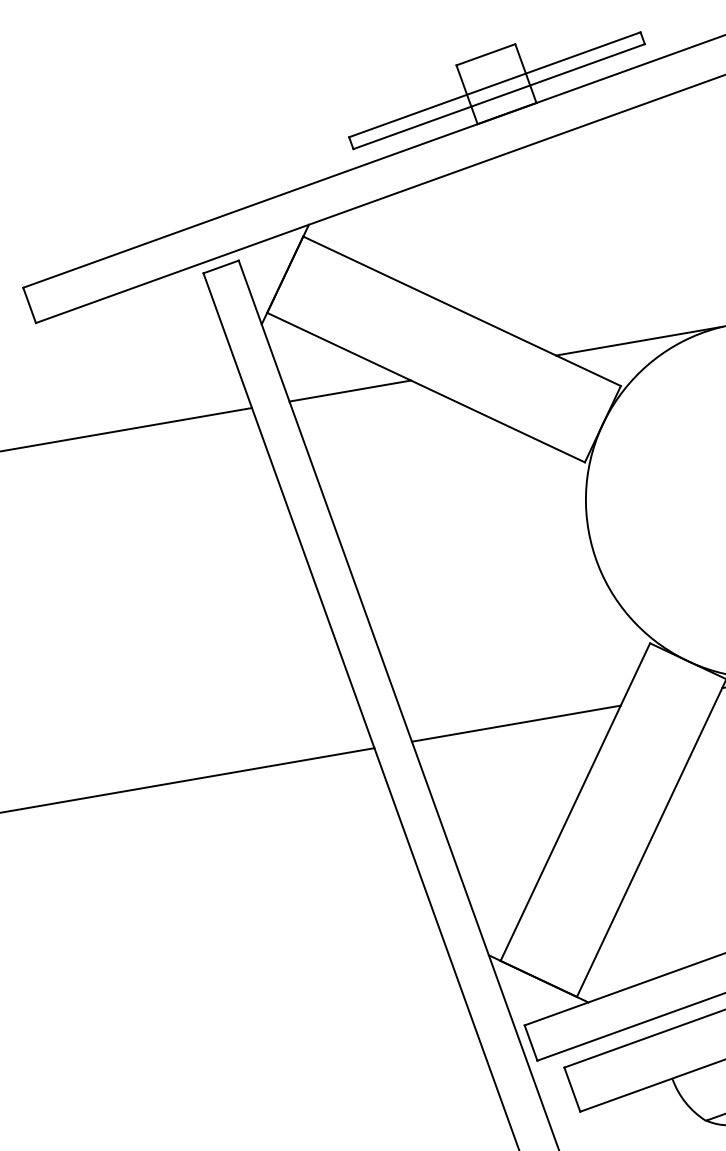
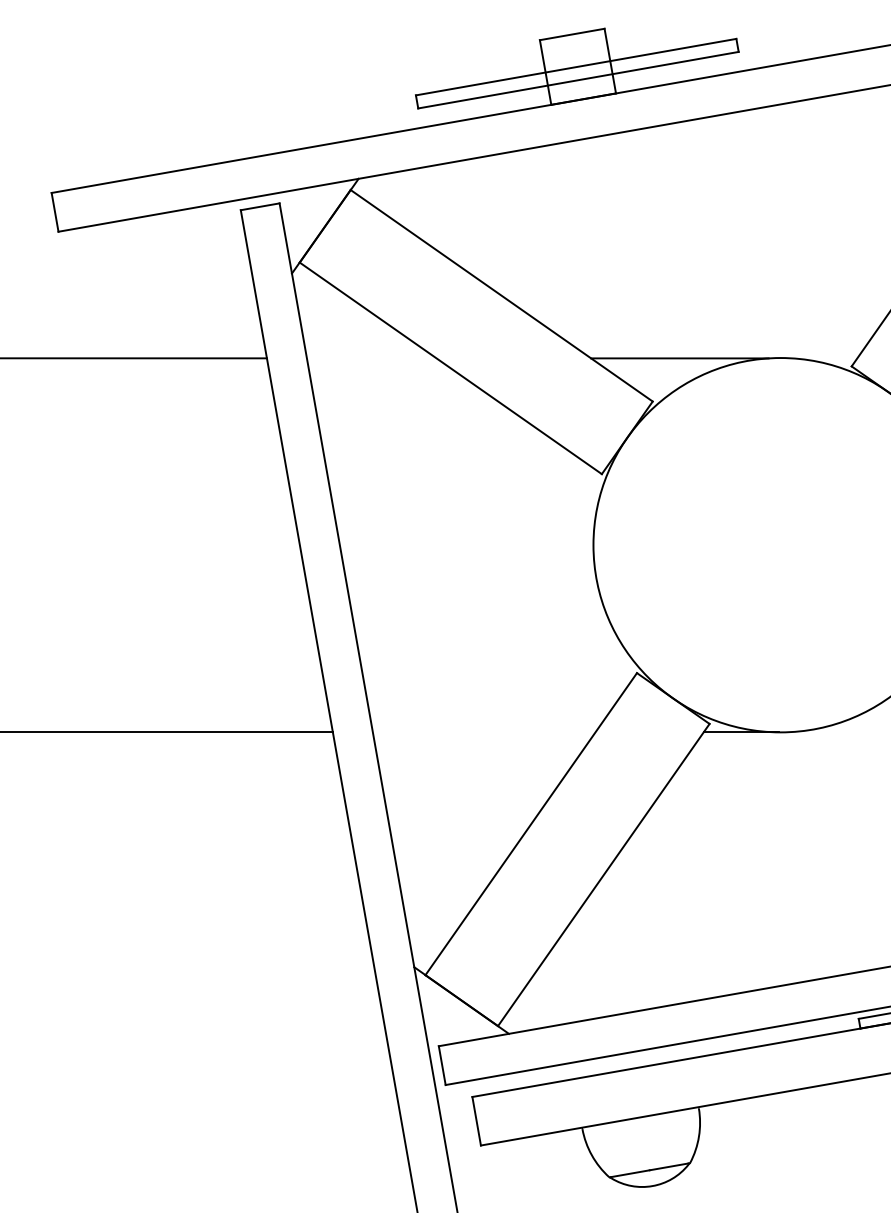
line: (350, 391) -> (371, 358), removed
line: (515, 723) -> (483, 732), removed

